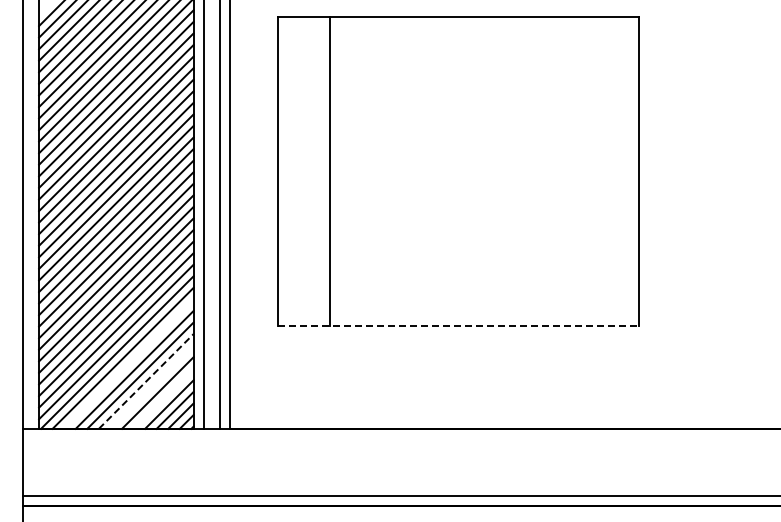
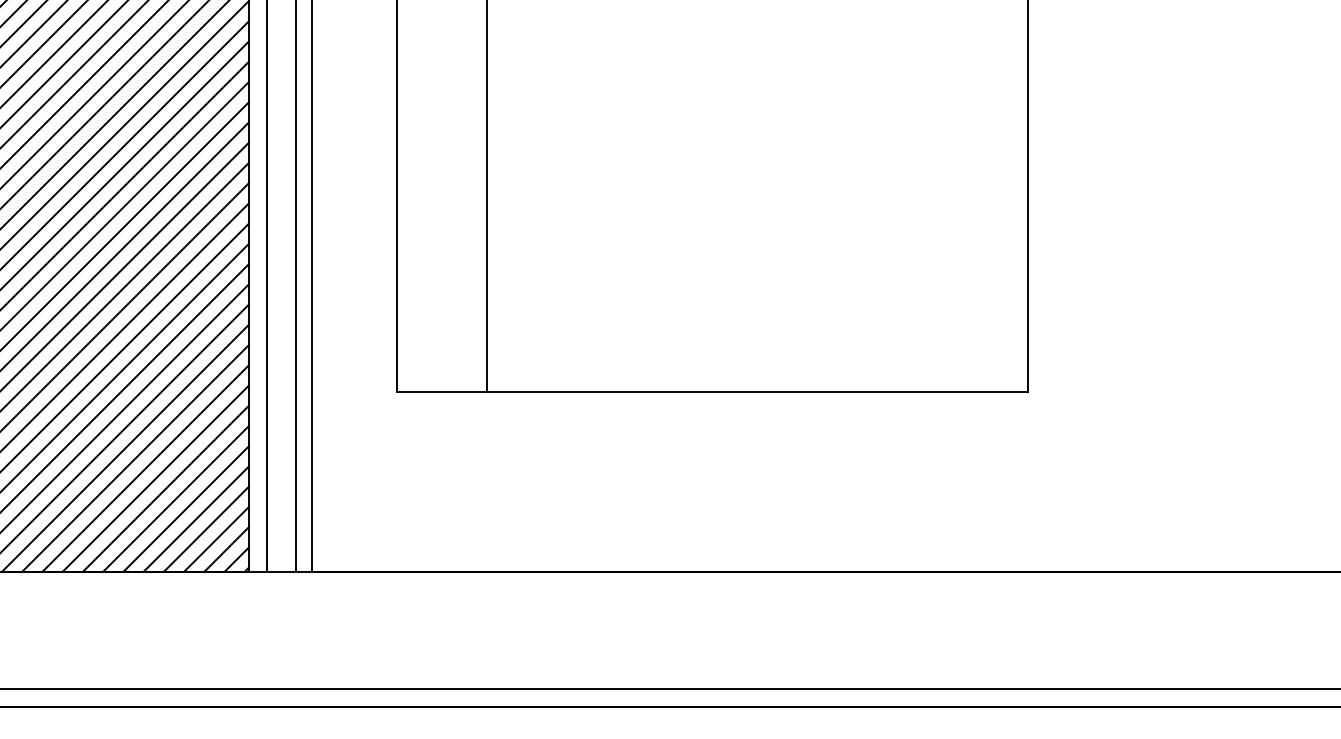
line: (459, 326) -> (714, 392), dashed -> solid
line: (128, 363) -> (134, 457), added
line: (146, 381) -> (166, 488), dashed -> solid
line: (151, 386) -> (174, 497), added
line: (163, 398) -> (195, 518), added

